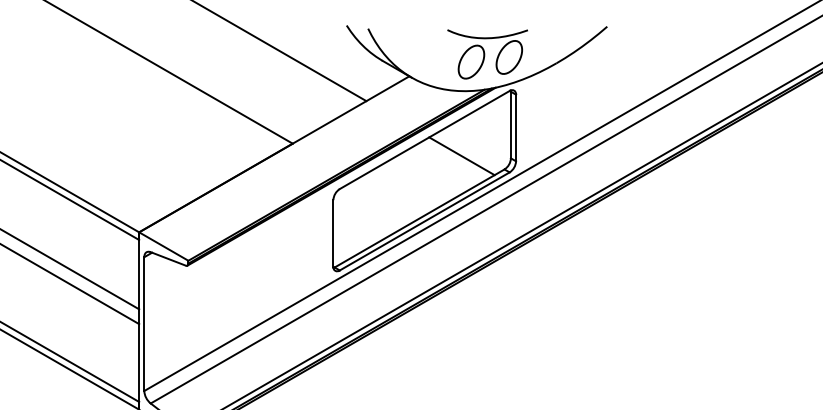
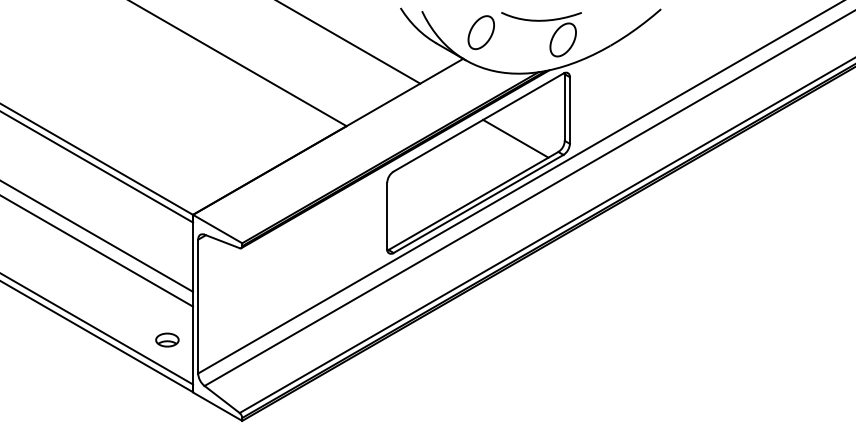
part: (470, 61) -> (480, 32), moved
part: (113, 356) -> (167, 339), added

